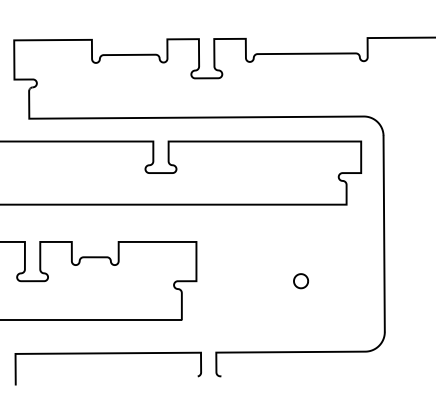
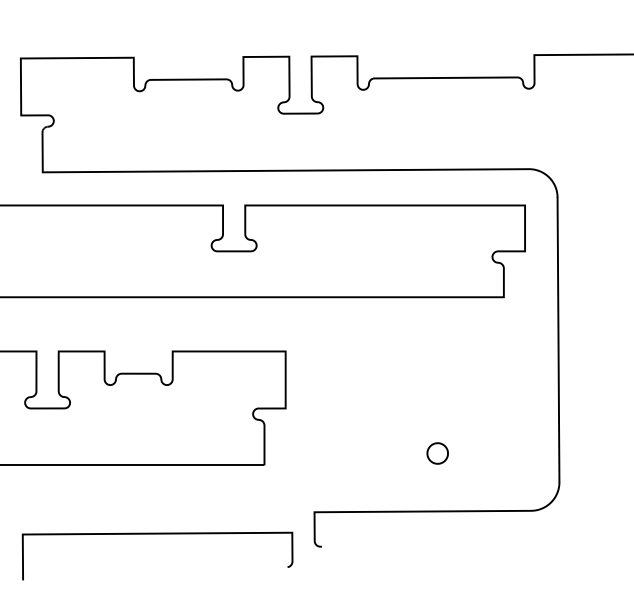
part: (300, 281) -> (436, 453), moved
curve: (107, 354) -> (156, 535), moved

